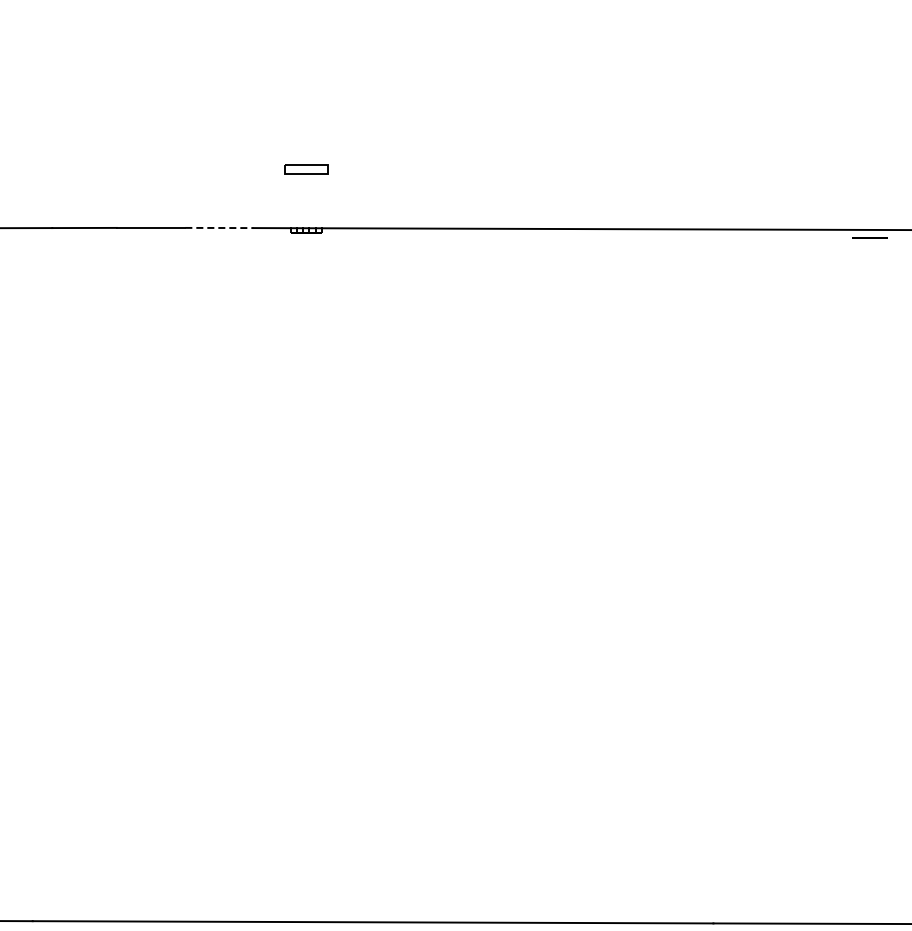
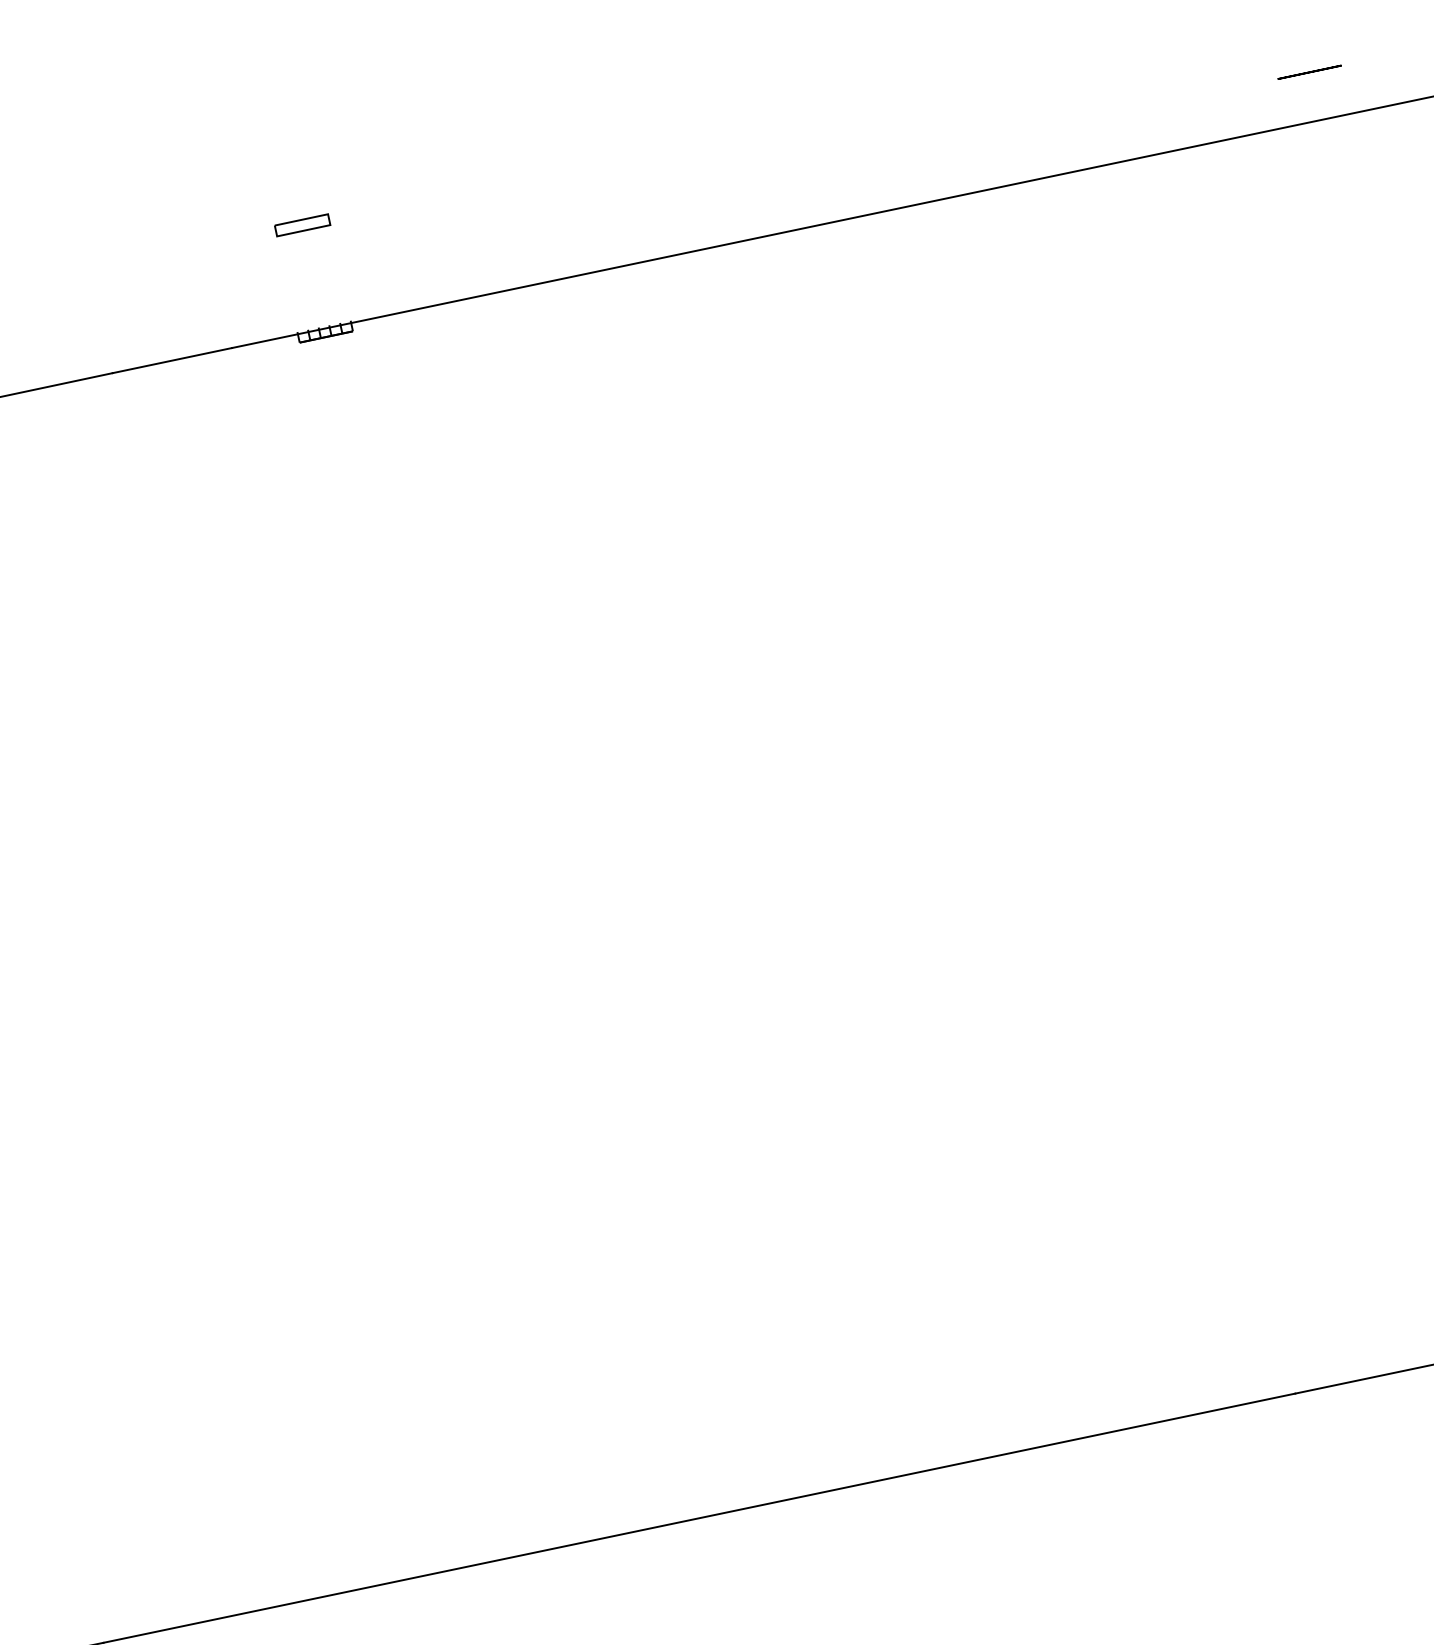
part: (306, 168) -> (302, 224), size x0.71
line: (219, 228) -> (172, 361), dashed -> solid
line: (869, 237) -> (1309, 72), moved

